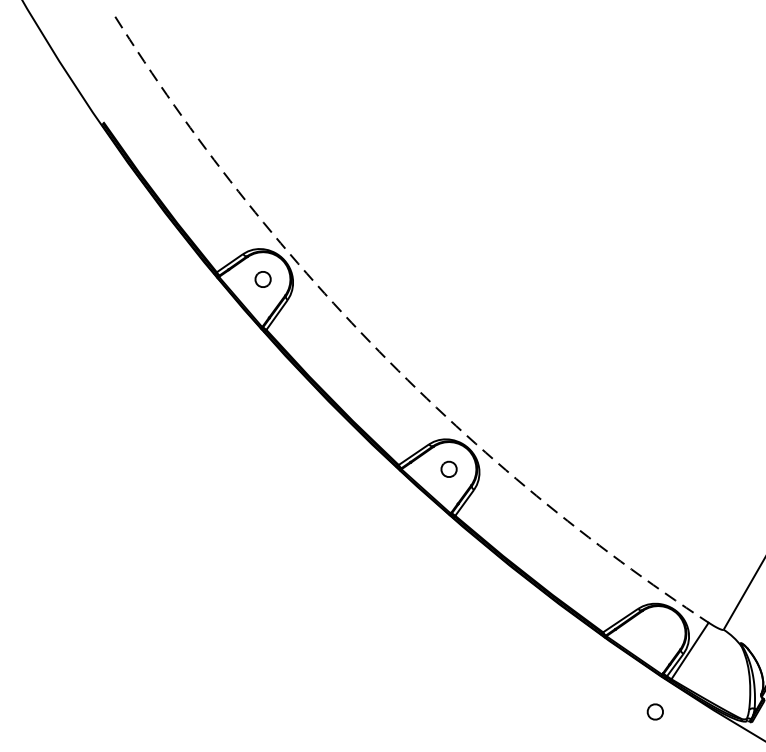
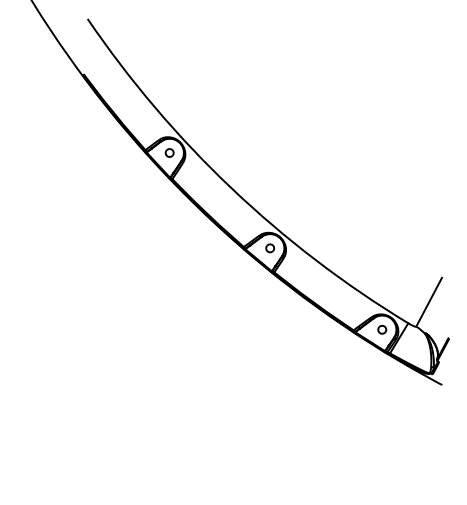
arc: (379, 351) -> (231, 188), dashed -> solid
part: (655, 711) -> (382, 329), moved

